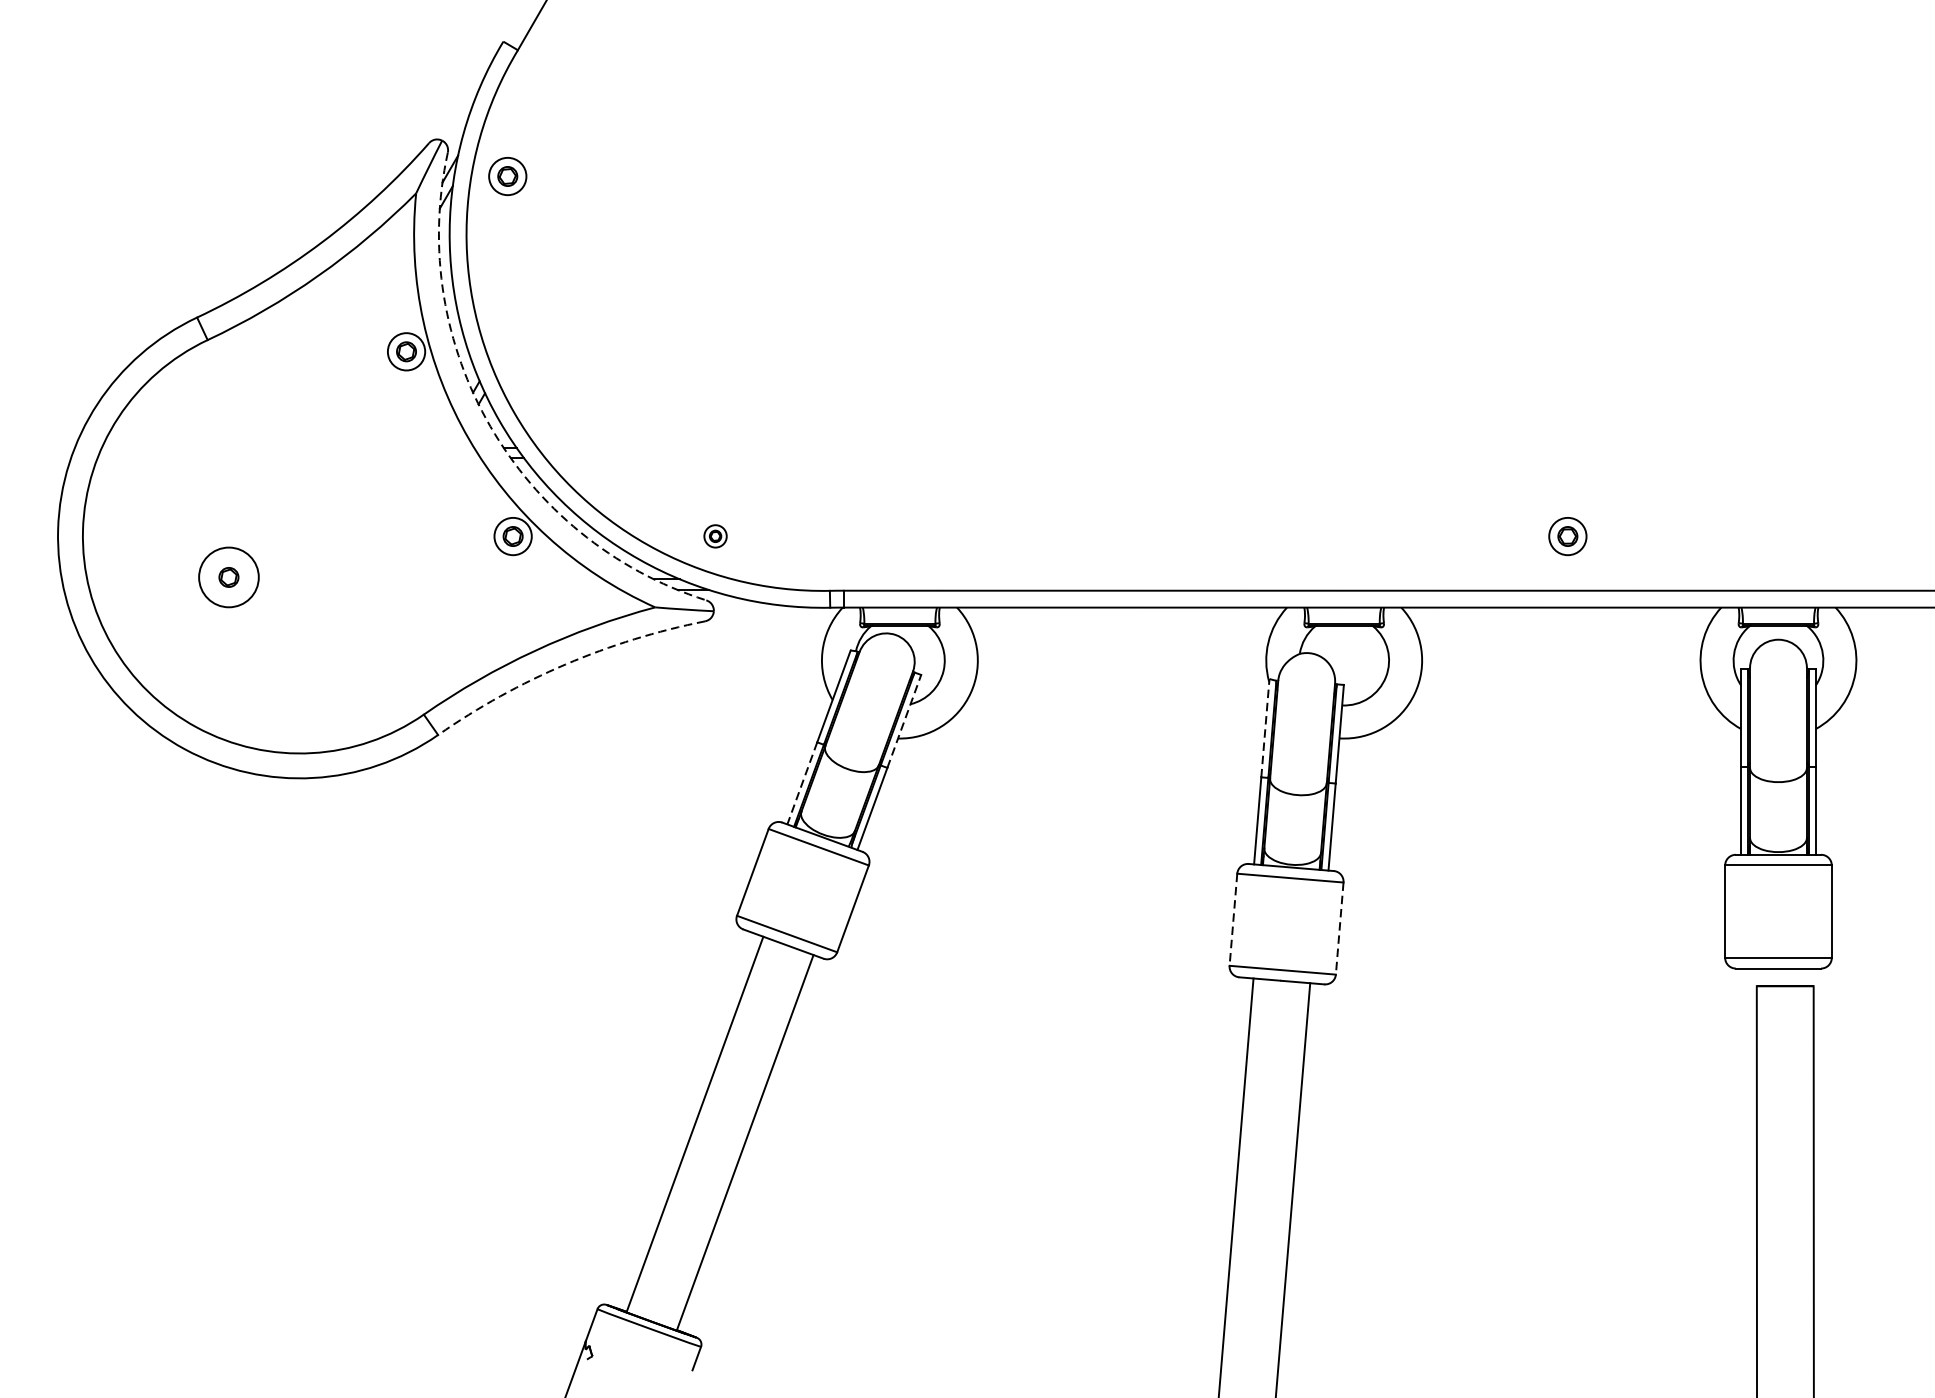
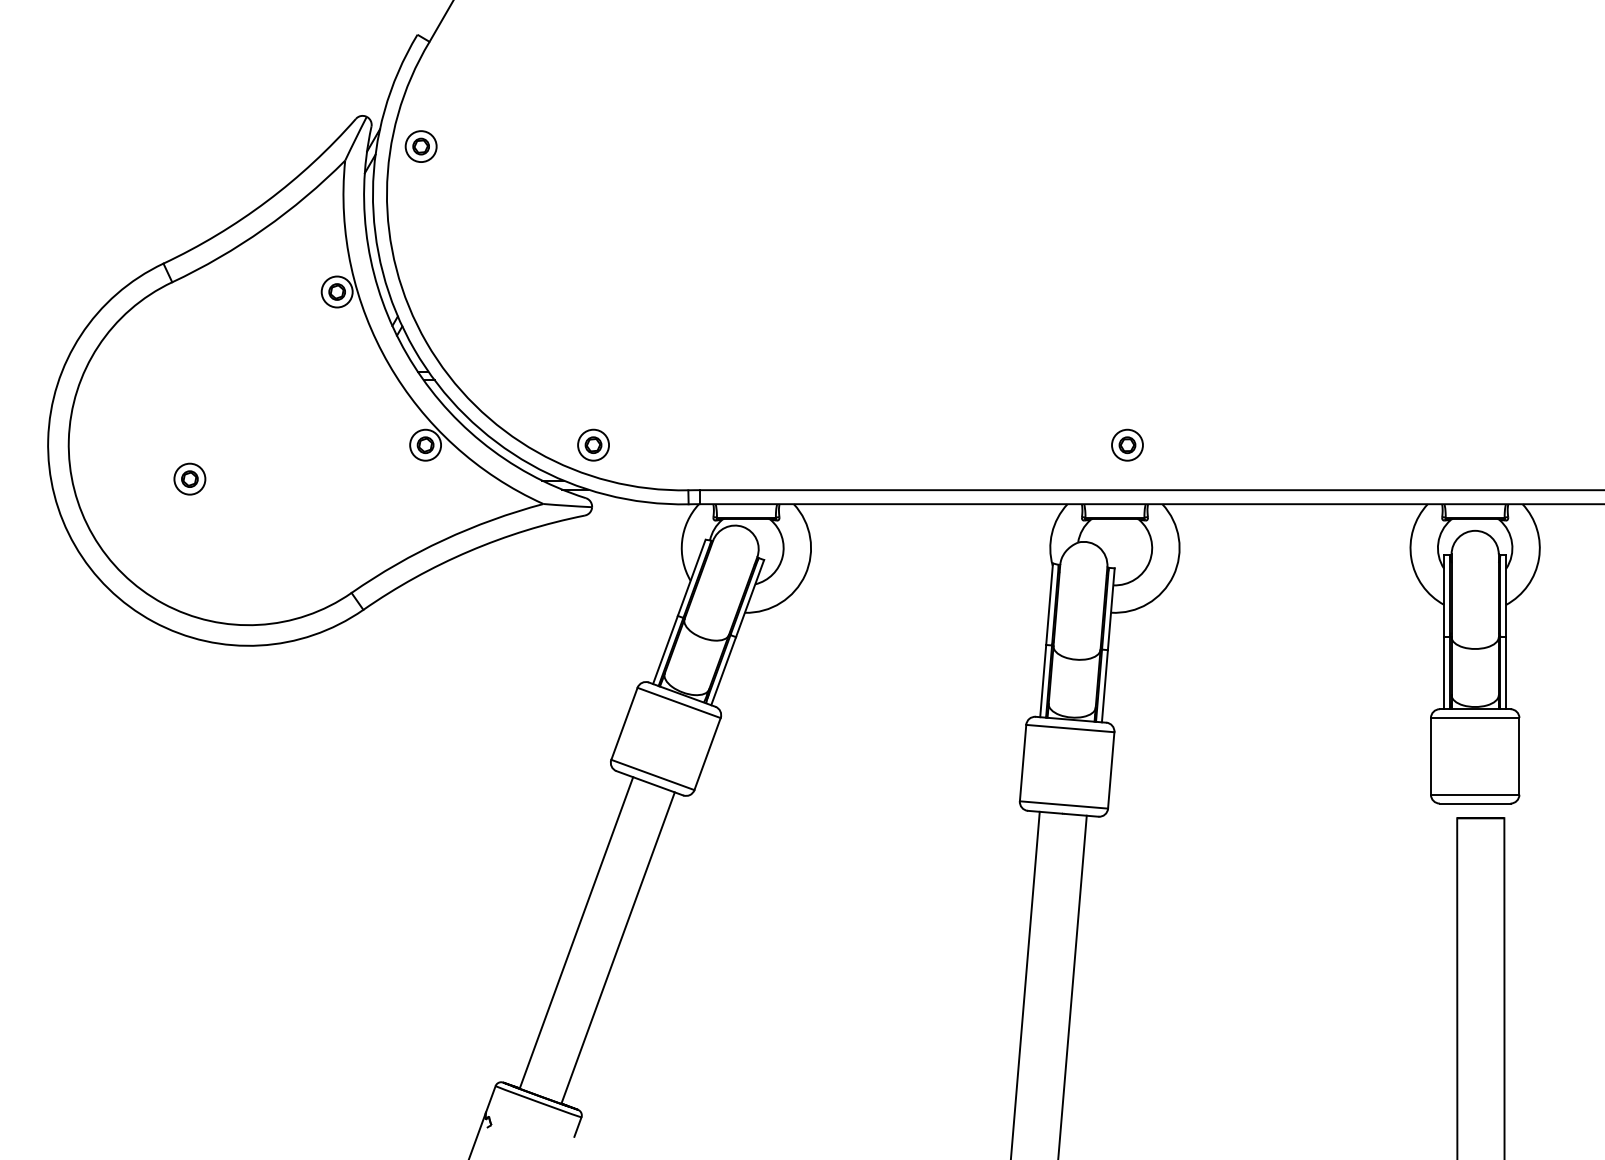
arc: (490, 425) -> (406, 353), dashed -> solid
part: (715, 535) -> (593, 444), size x1.67
part: (1567, 535) -> (1127, 444), moved
circle: (228, 576) -> (189, 478), size x0.62
arc: (566, 664) -> (469, 551), dashed -> solid
line: (904, 721) -> (750, 598), dashed -> solid
line: (1265, 728) -> (1049, 604), dashed -> solid
line: (802, 783) -> (665, 650), dashed -> solid
line: (1233, 920) -> (1023, 763), dashed -> solid
line: (1340, 928) -> (1111, 770), dashed -> solid

